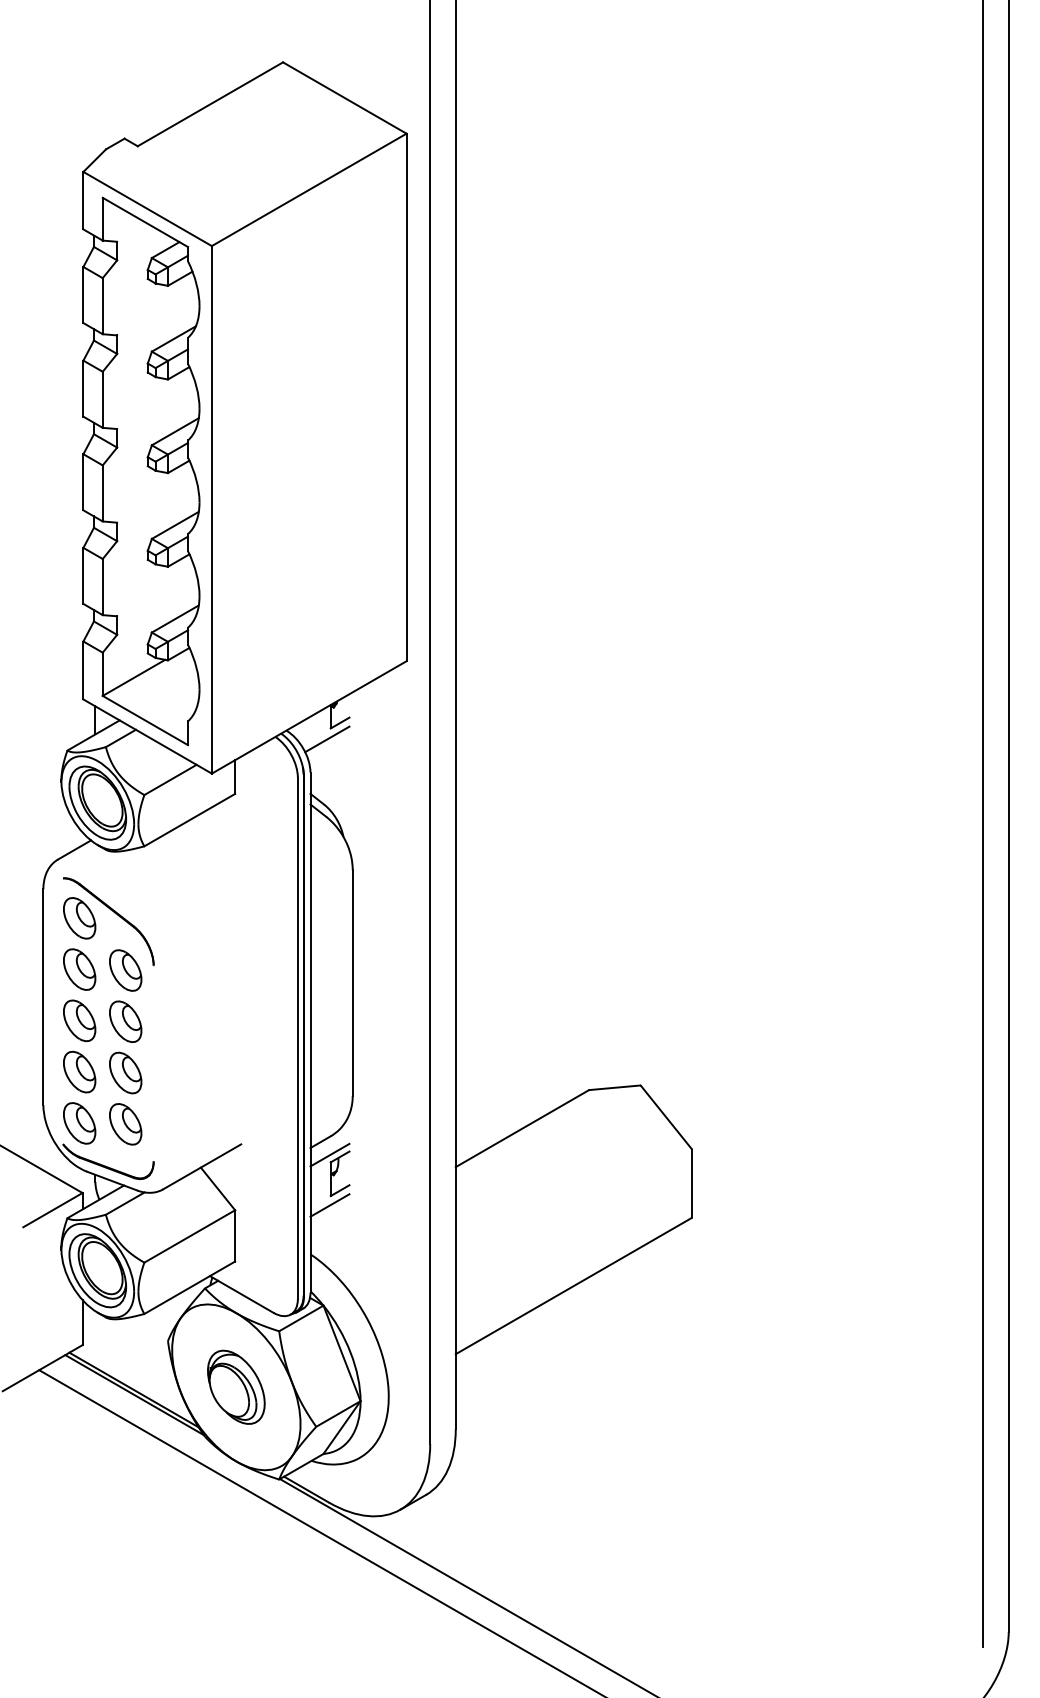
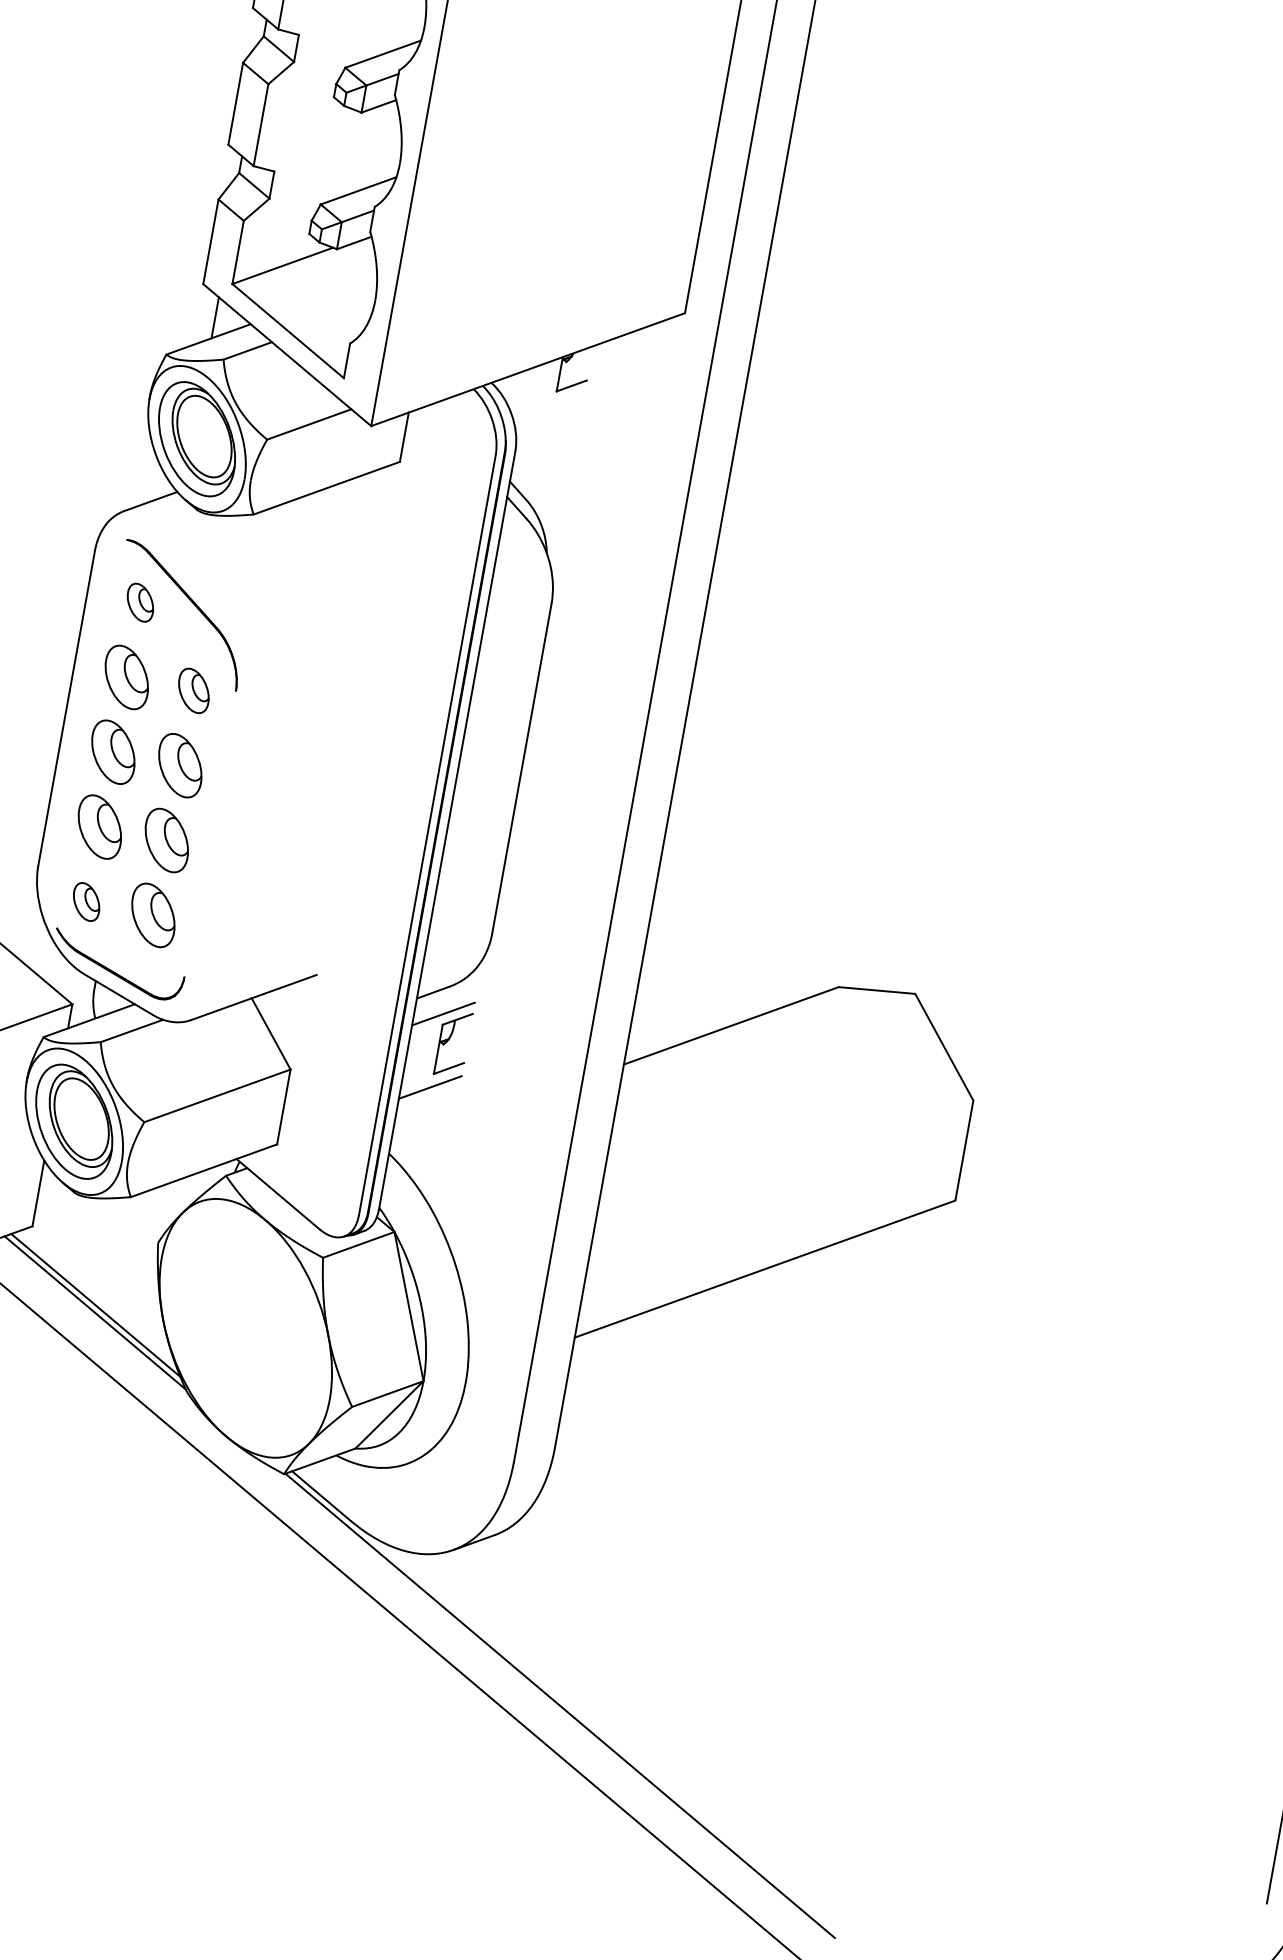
line: (327, 739) -> (549, 406), removed
part: (79, 918) -> (140, 602), size x0.6
part: (125, 970) -> (193, 690), size x0.7
part: (79, 1123) -> (86, 902), size x0.6
part: (236, 1386) -> (246, 1327), removed

